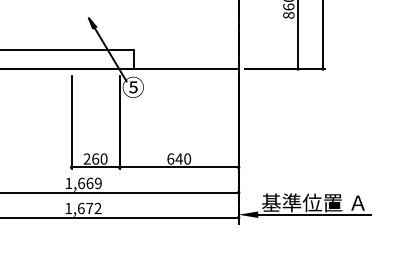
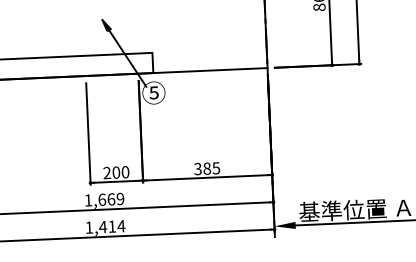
text: (95, 158) -> (116, 172), 260 -> 200
text: (179, 158) -> (207, 168), 640 -> 385
text: (89, 208) -> (112, 226), 1,672 -> 1,414

